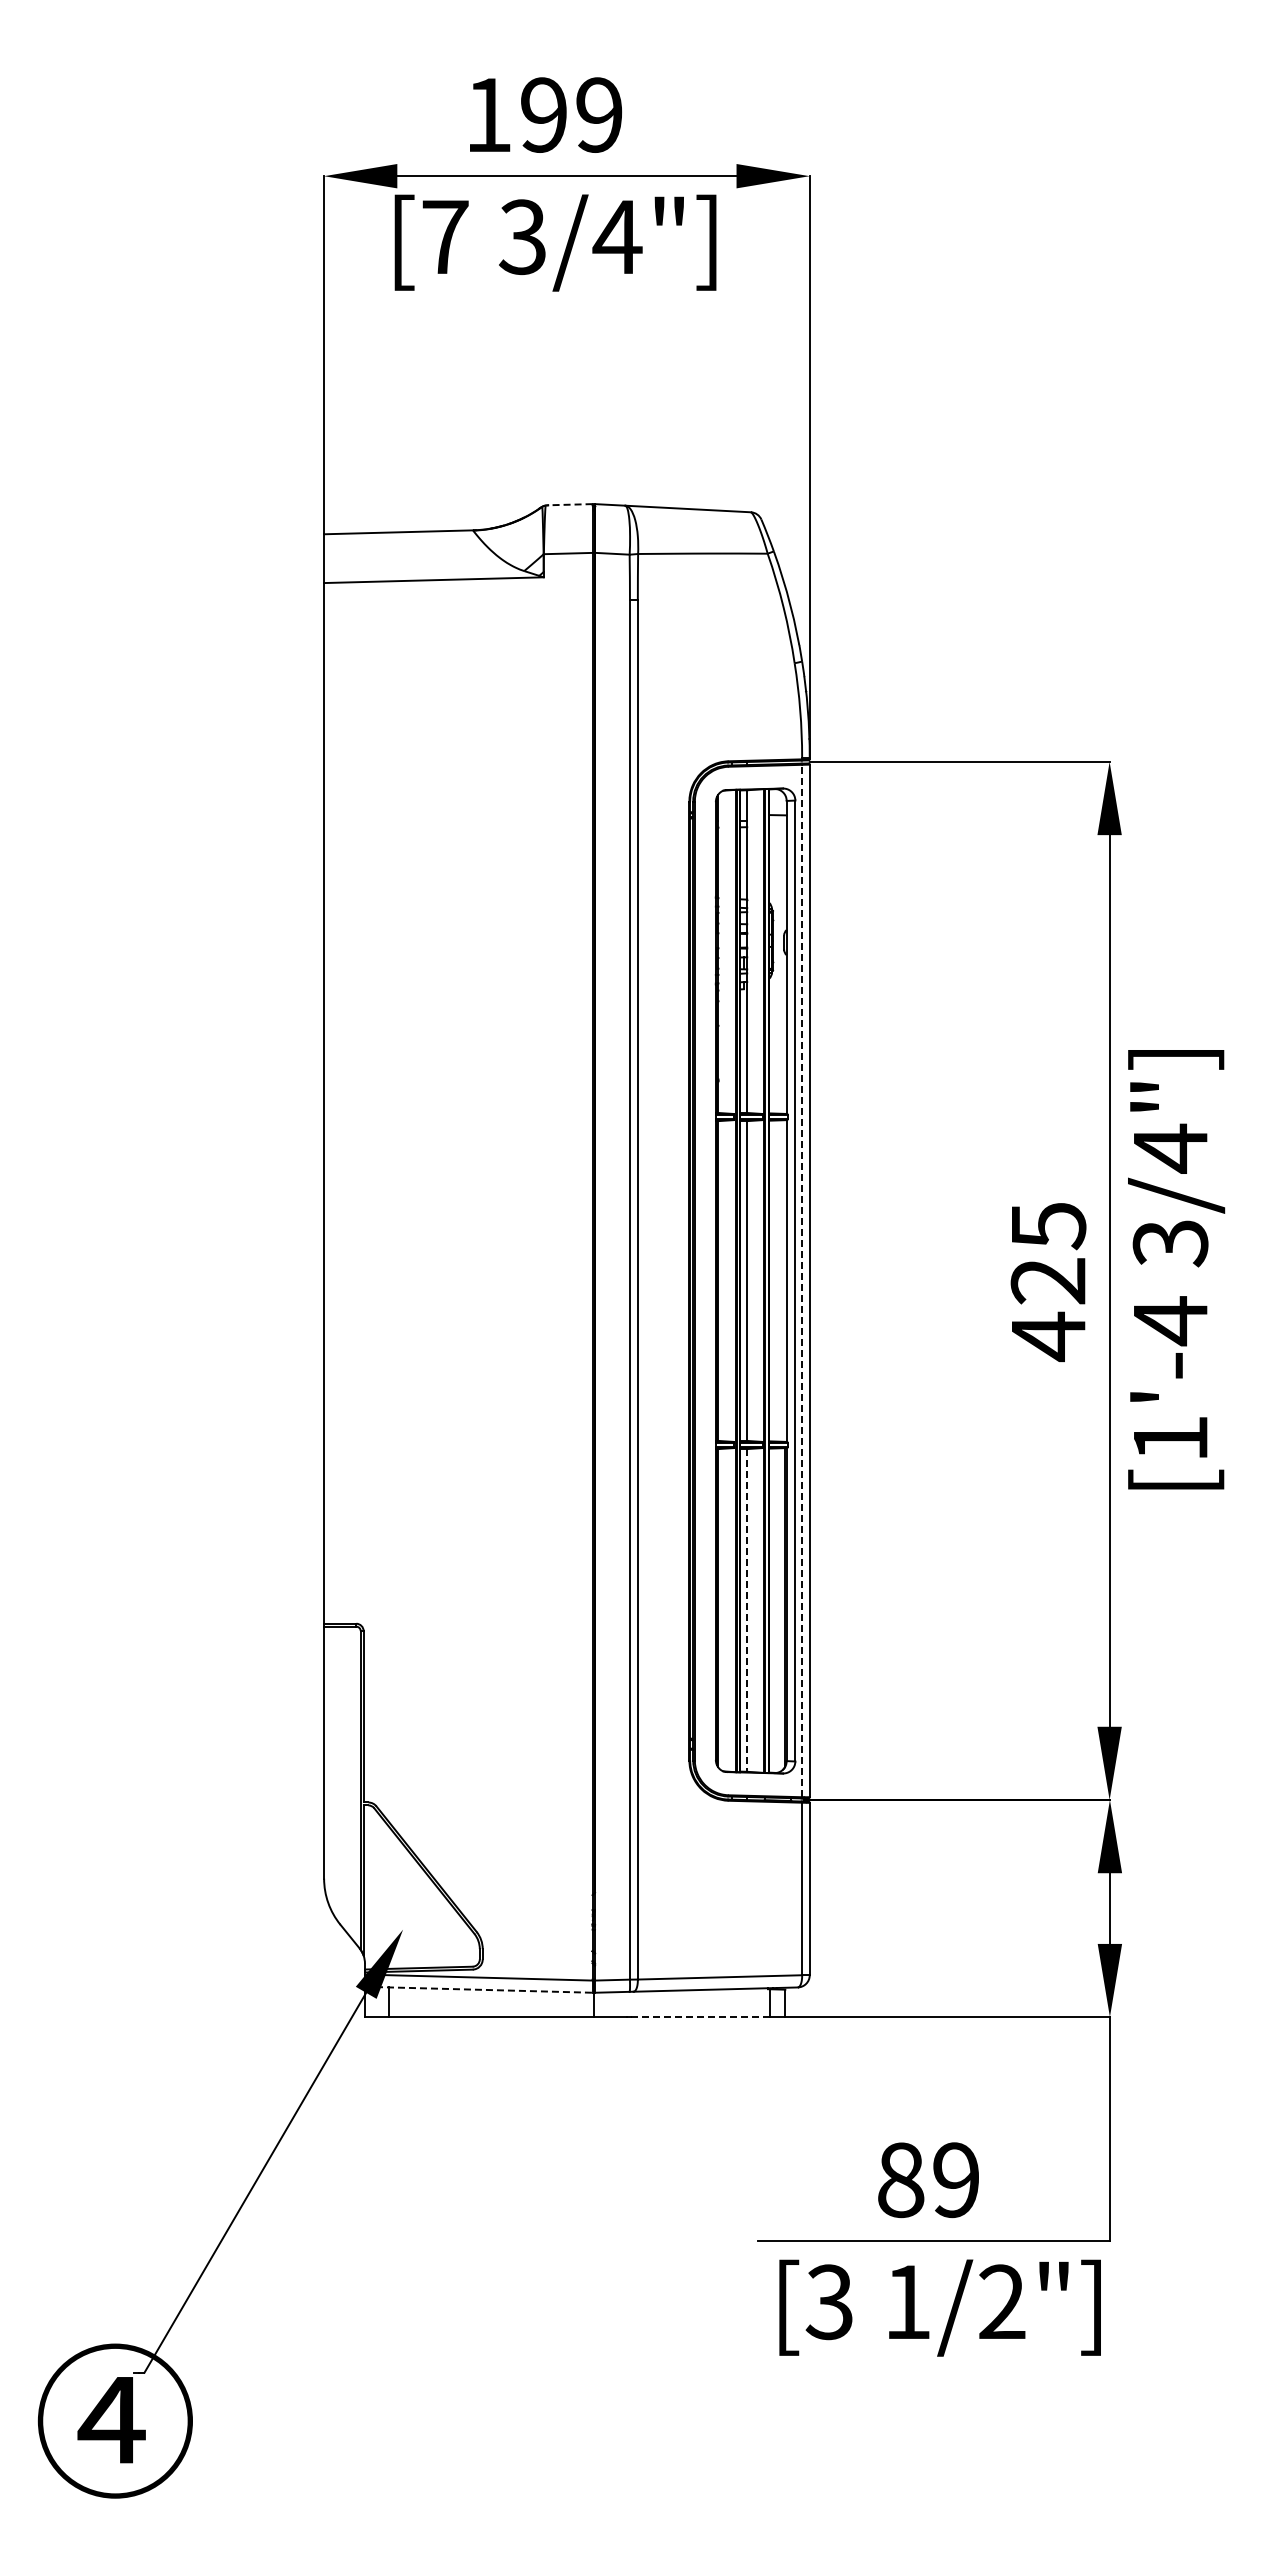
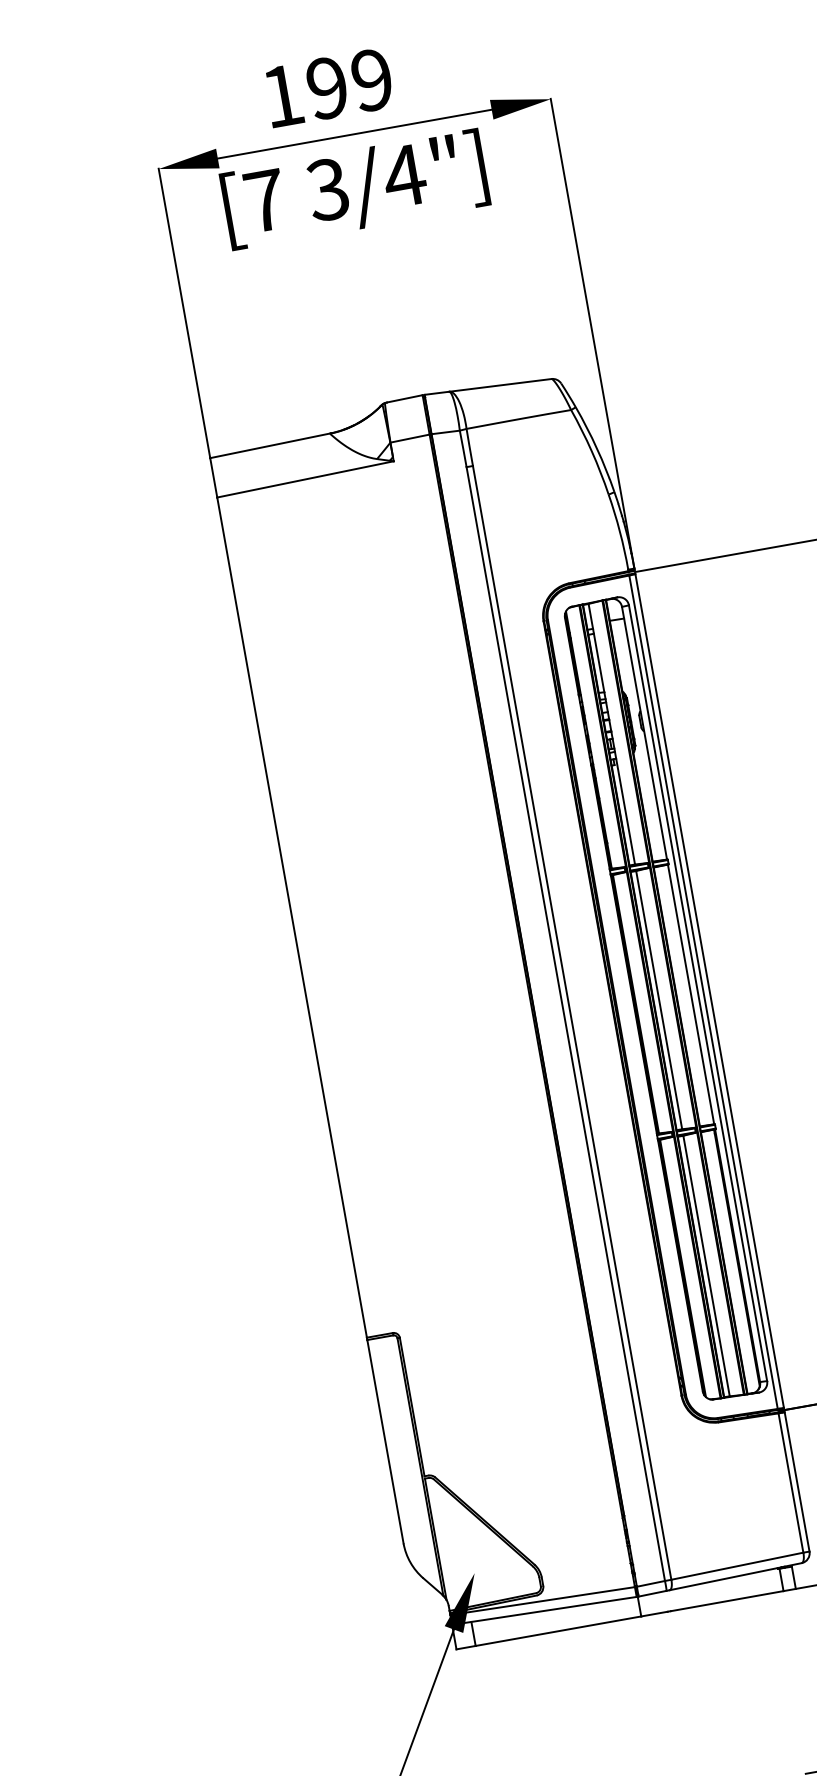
line: (570, 504) -> (404, 398), dashed -> solid
line: (802, 1280) -> (703, 991), dashed -> solid
line: (747, 1610) -> (706, 1266), dashed -> solid
line: (478, 1989) -> (544, 1610), dashed -> solid
line: (700, 2017) -> (727, 1601), dashed -> solid

